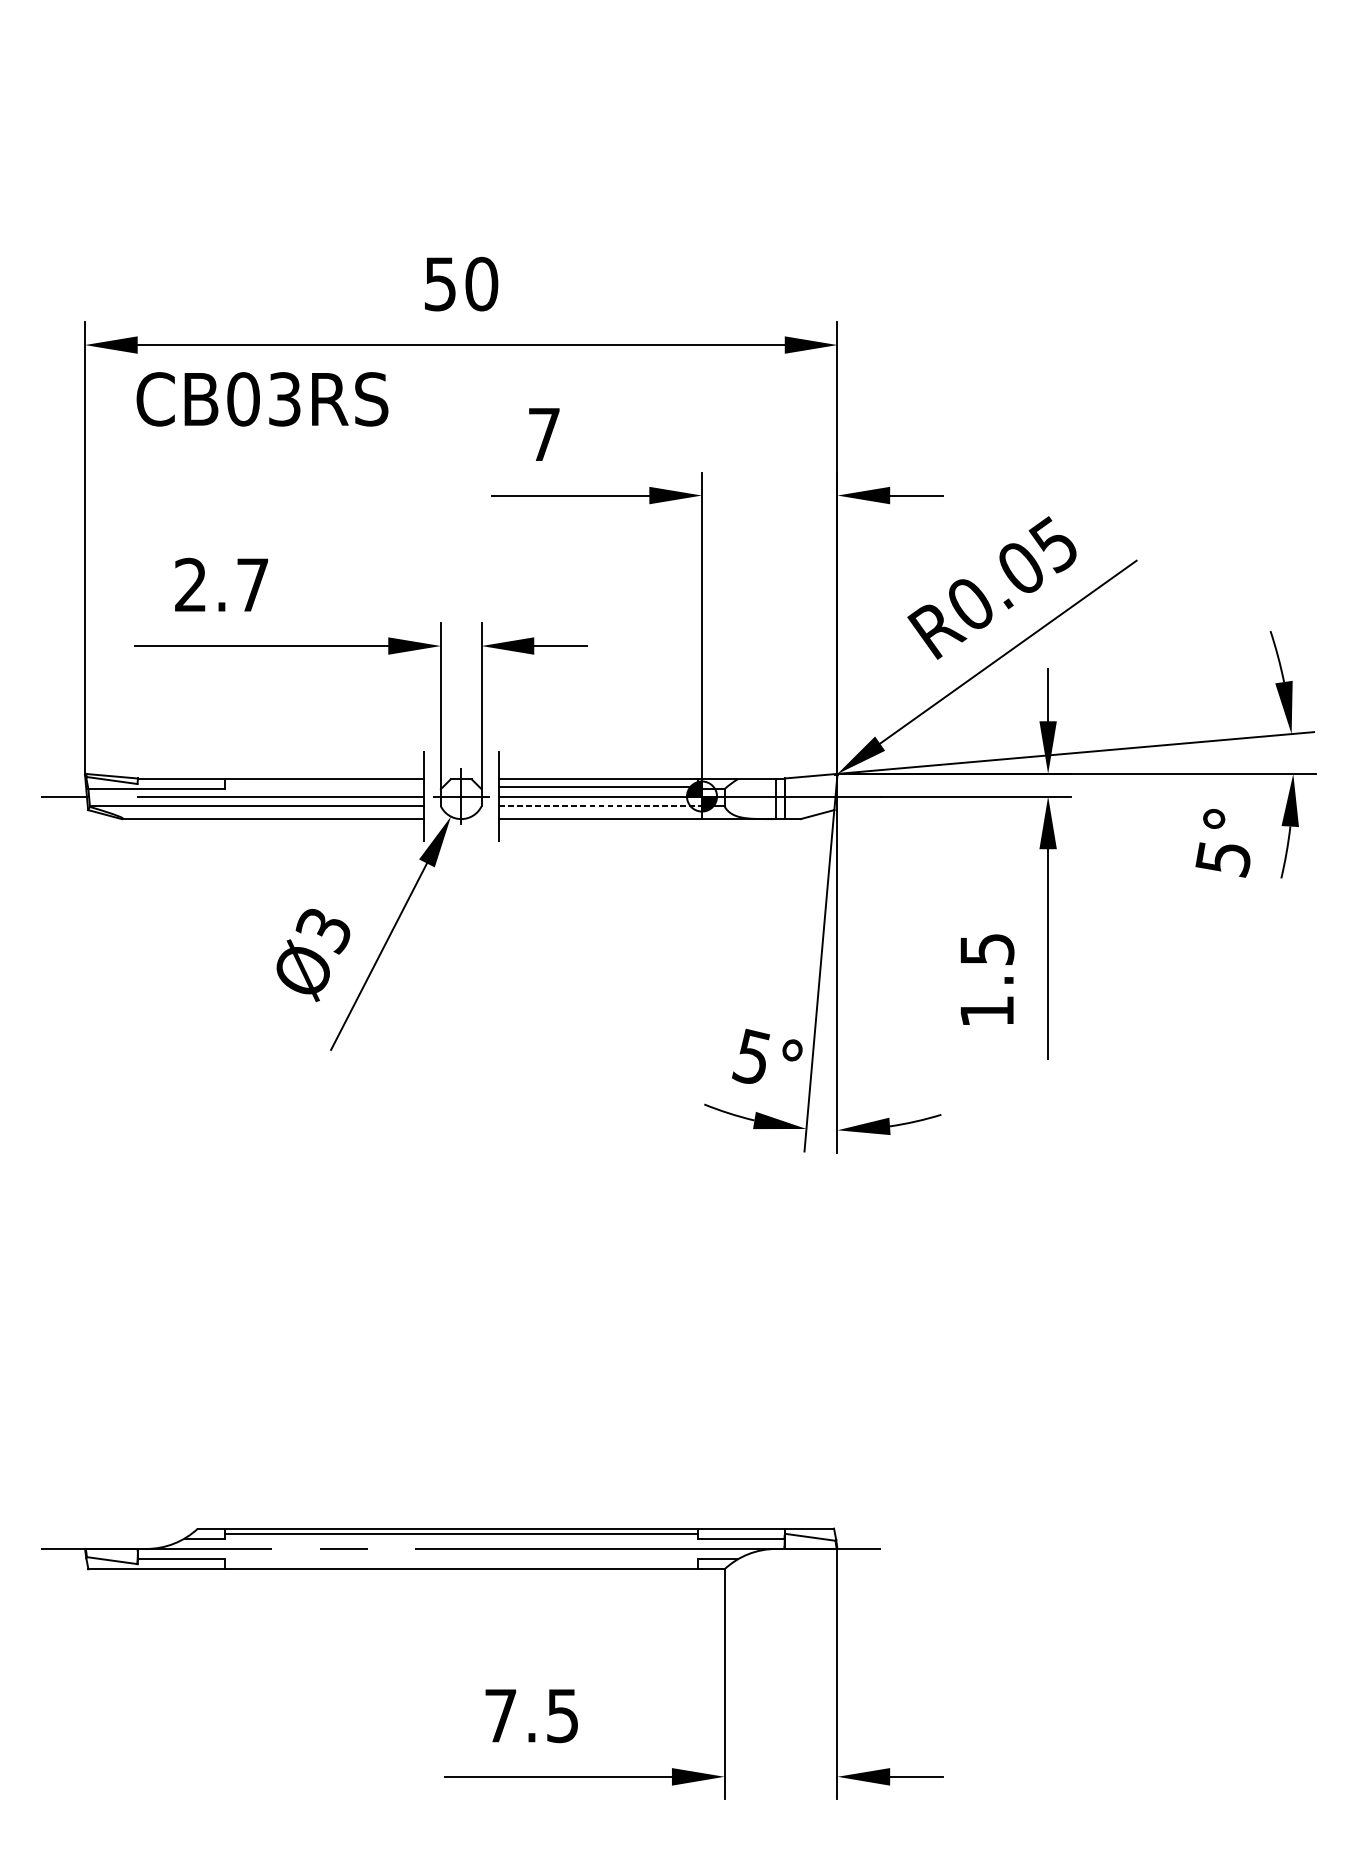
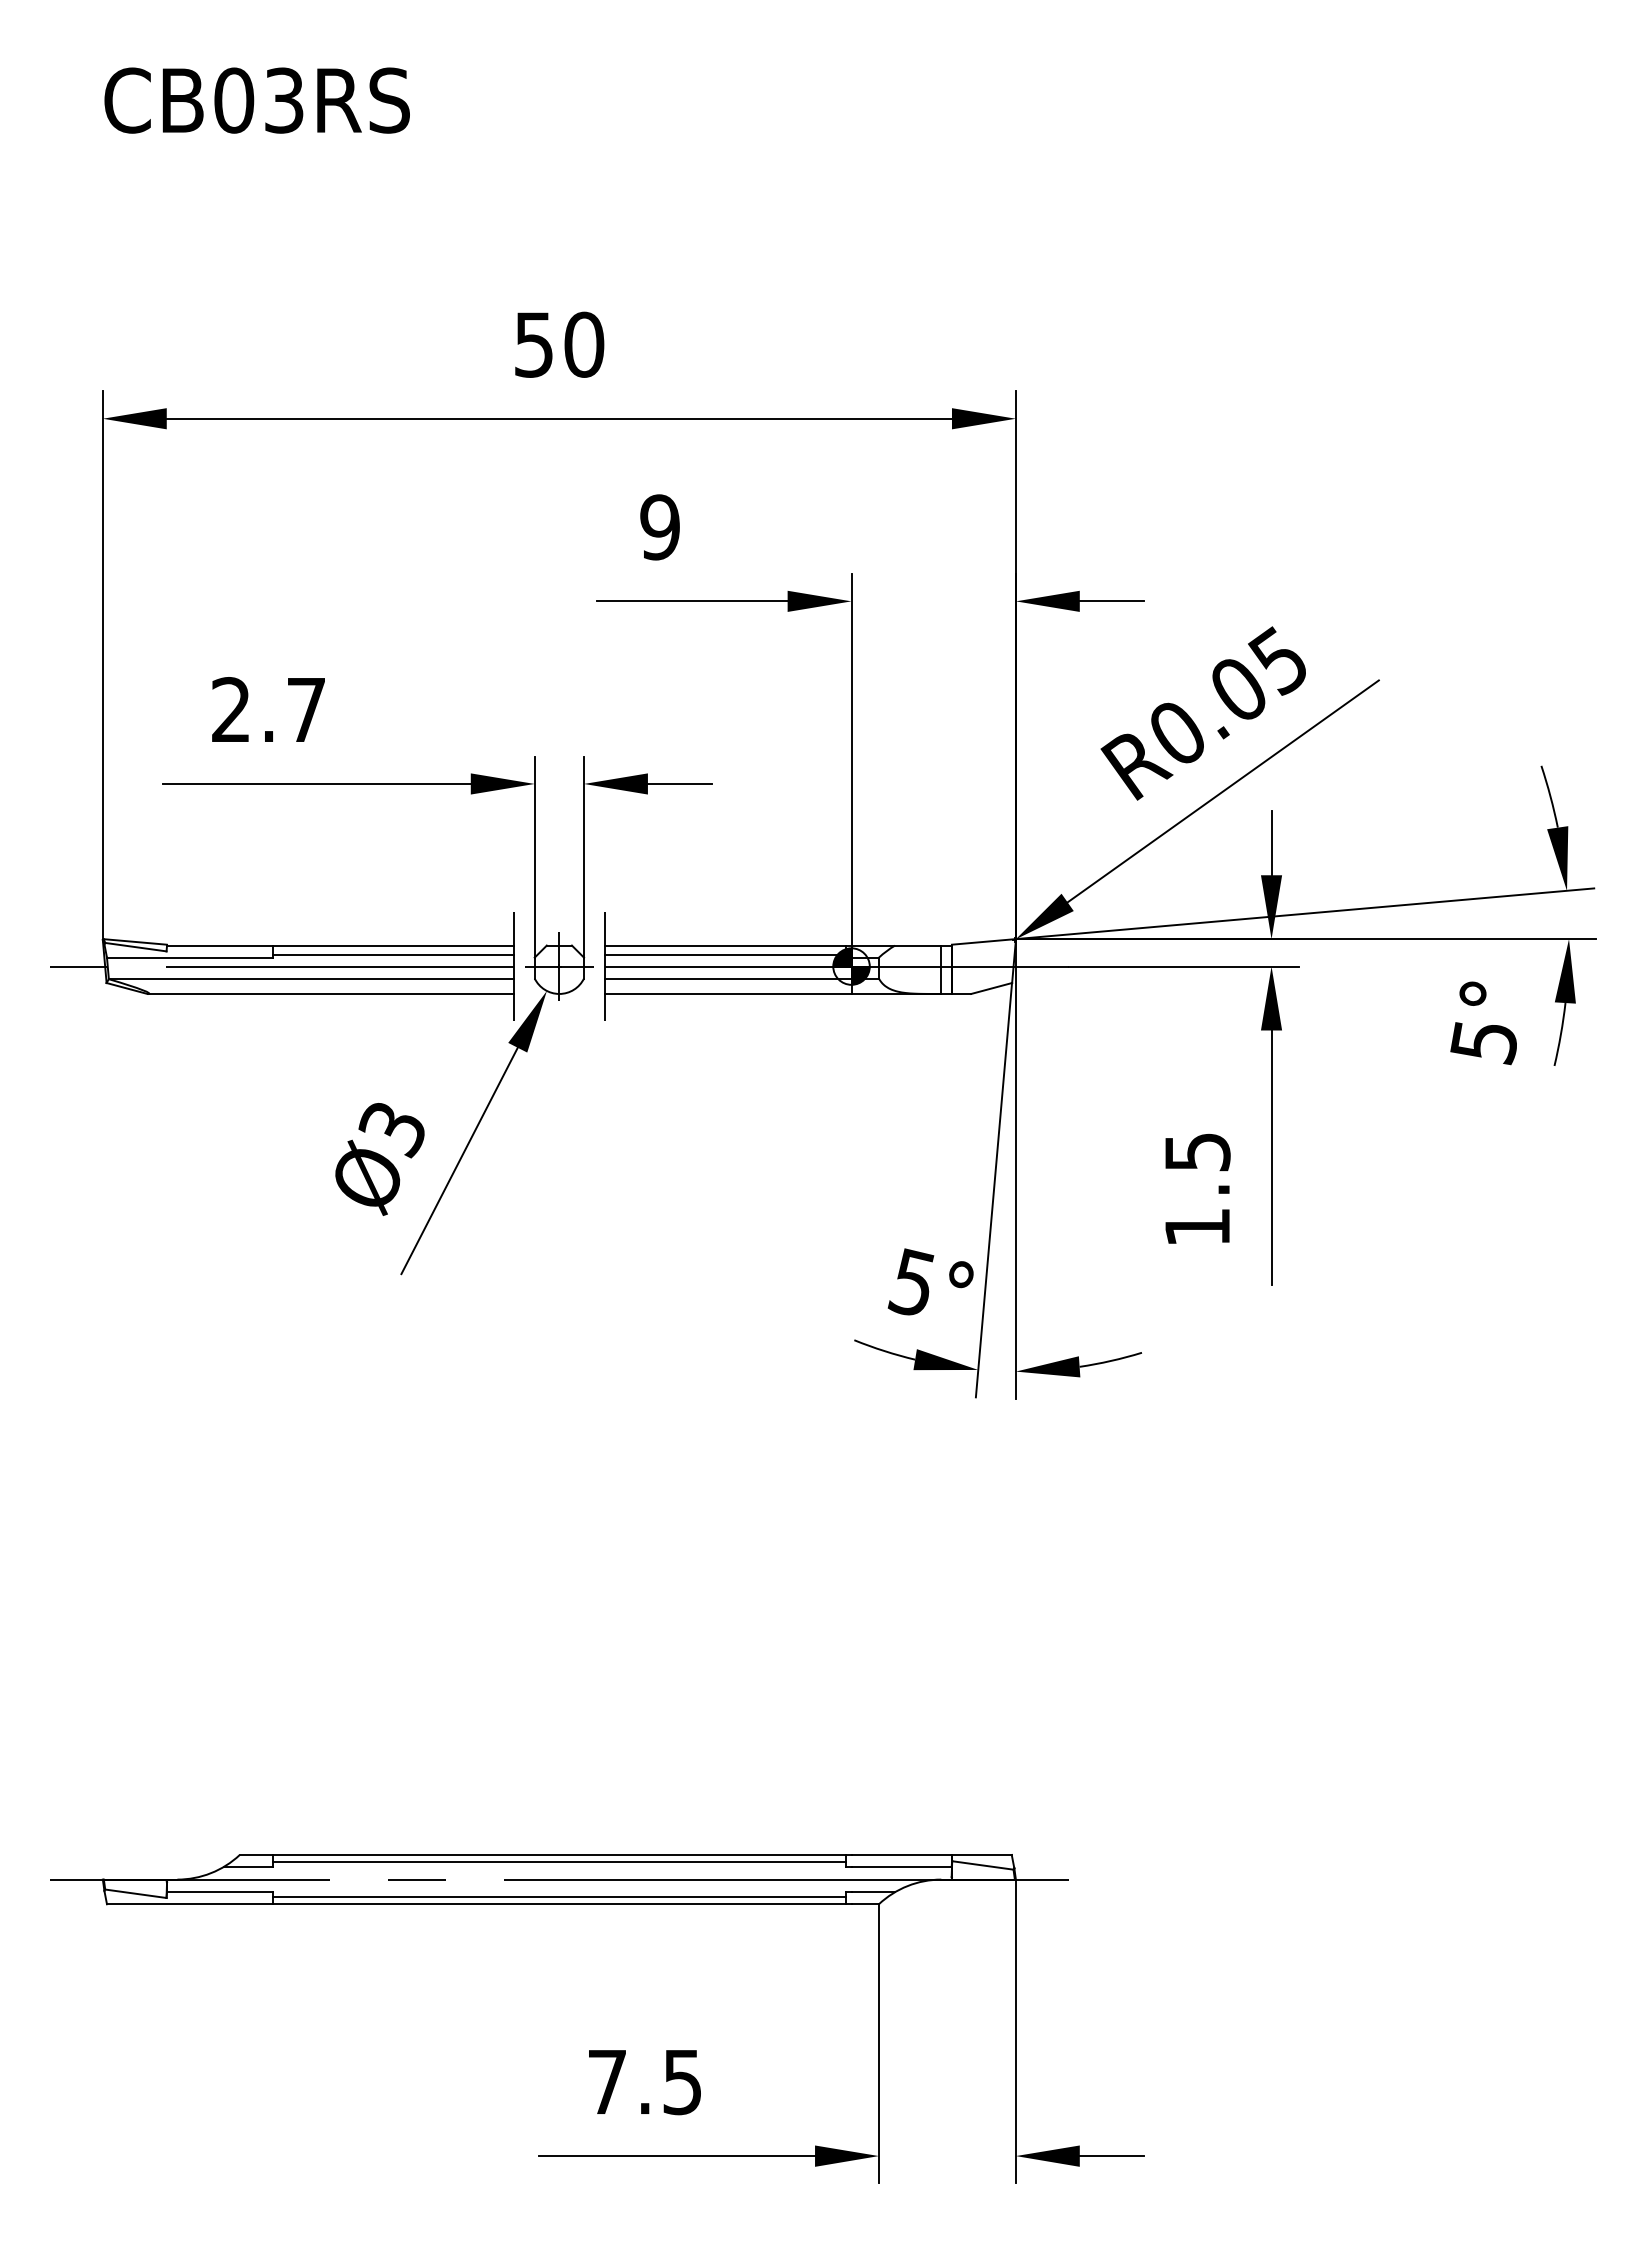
text: (261, 399) -> (256, 100), moved
text: (543, 434) -> (659, 527), 7 -> 9
line: (323, 786) -> (392, 954), added
line: (600, 806) -> (728, 978), dashed -> solid
line: (461, 1563) -> (559, 1897), added

